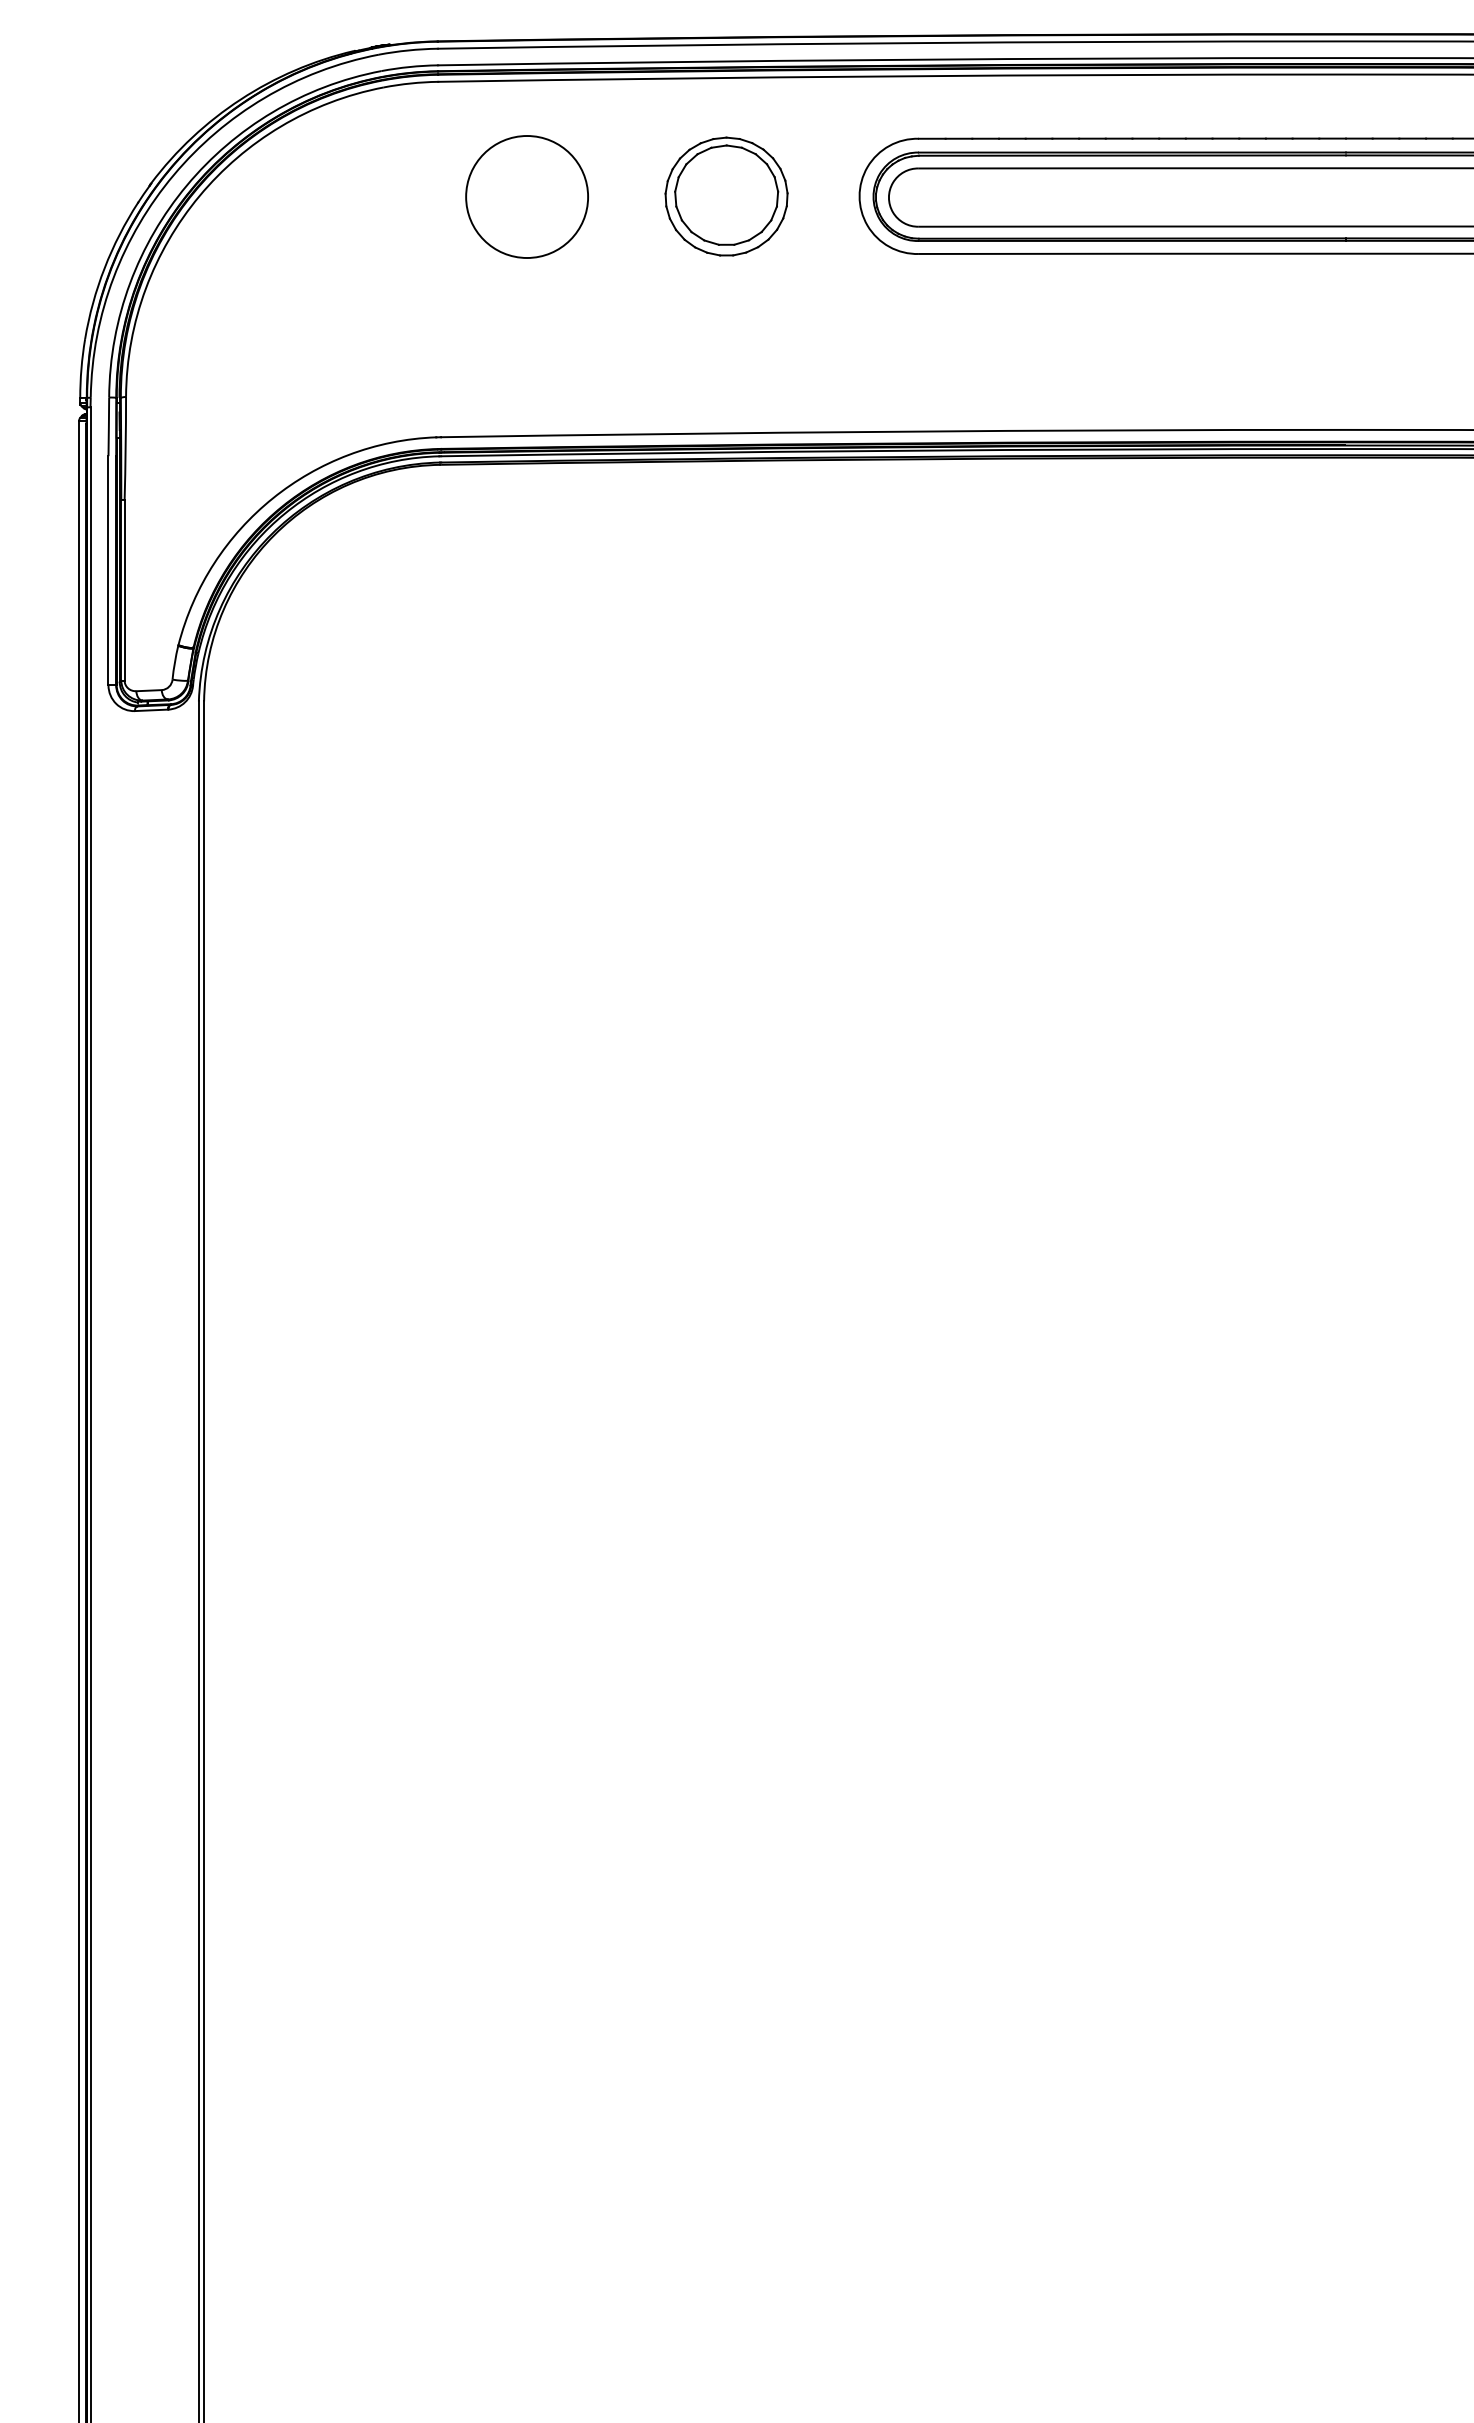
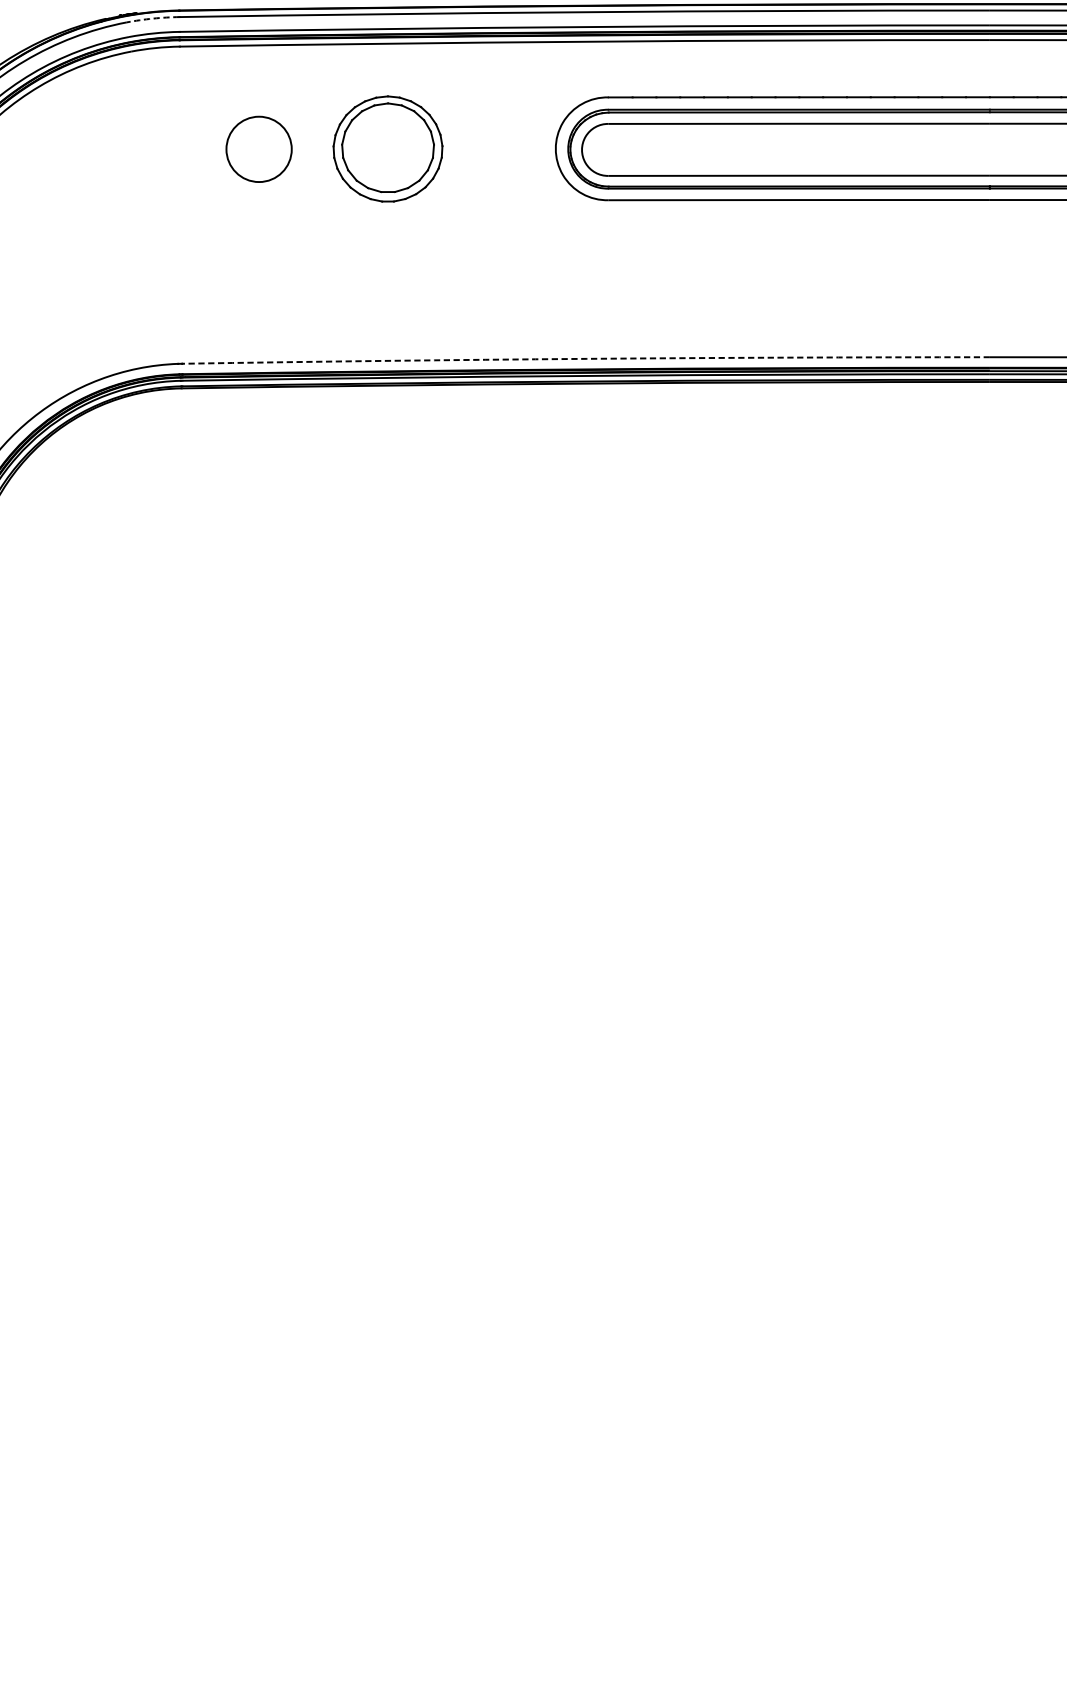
arc: (408, 50) -> (153, 18), solid -> dashed
part: (726, 196) -> (387, 148), moved
circle: (527, 197) -> (259, 149), size x0.6
arc: (893, 431) -> (586, 358), solid -> dashed

